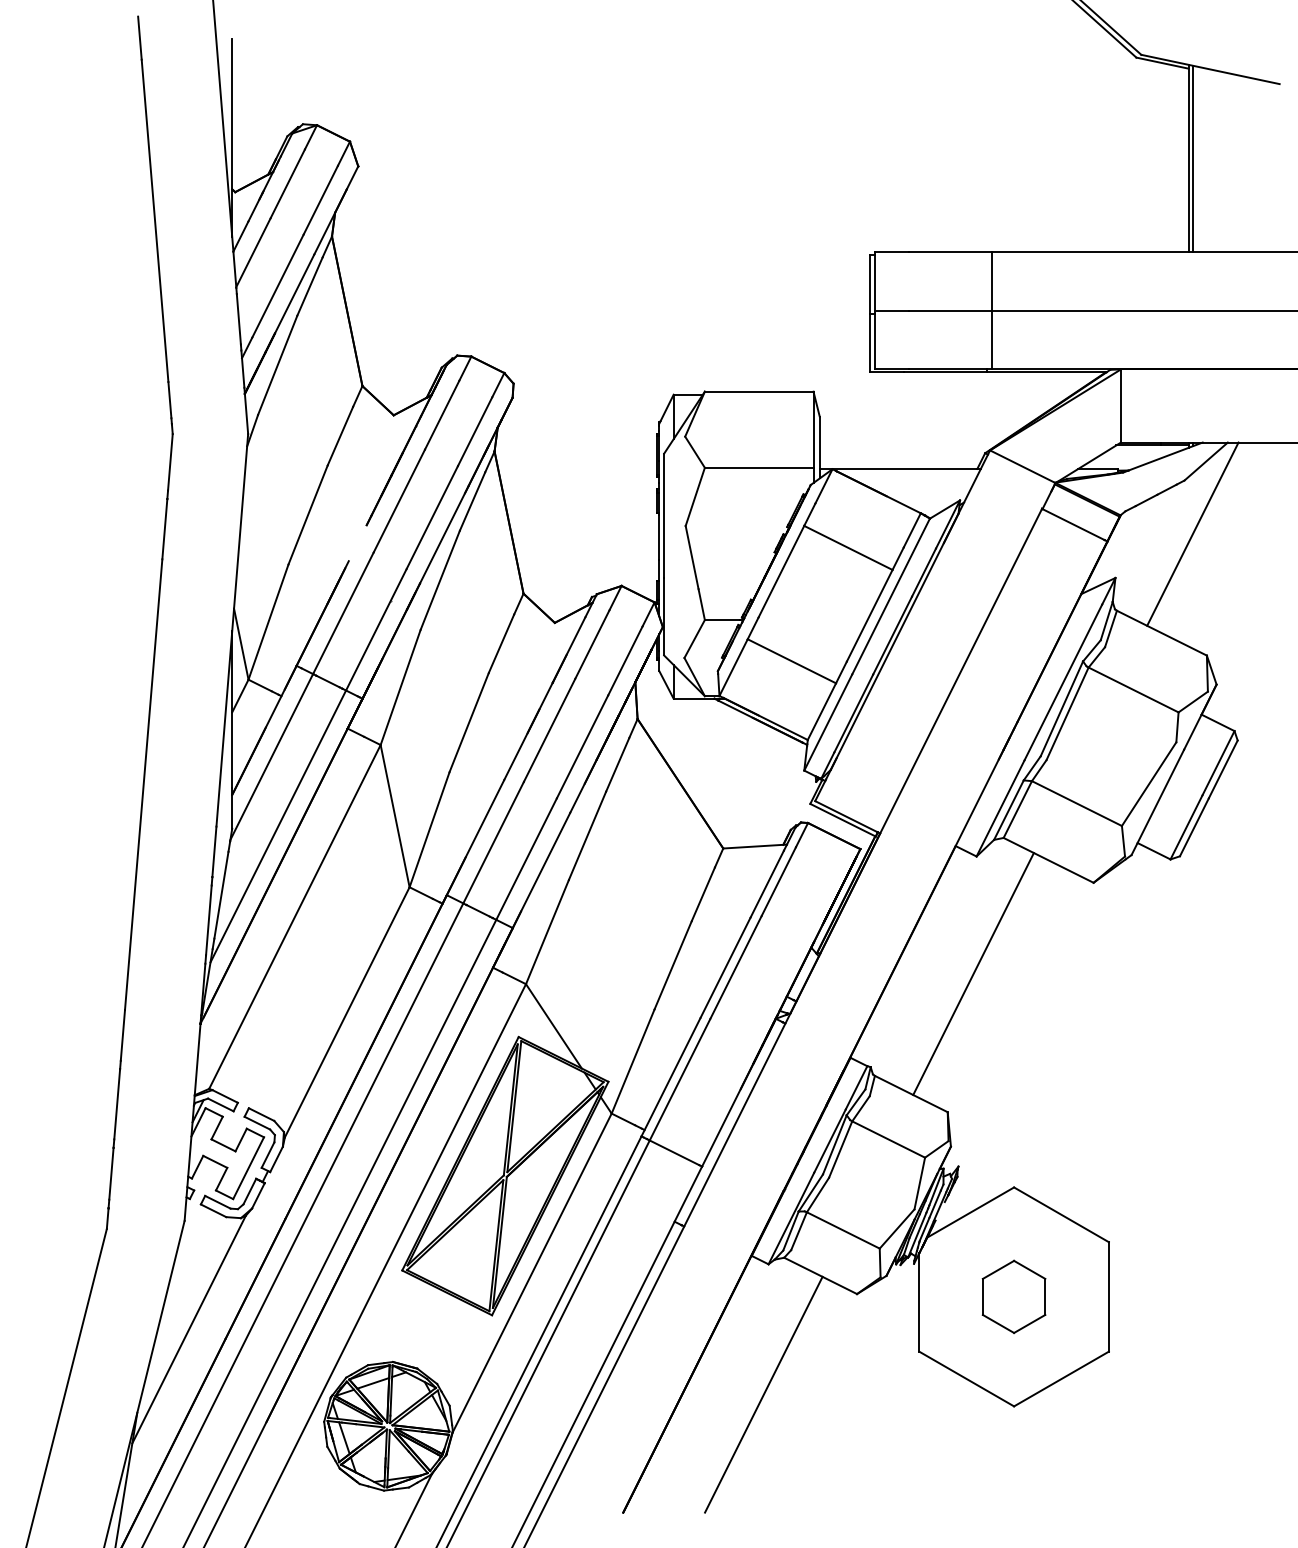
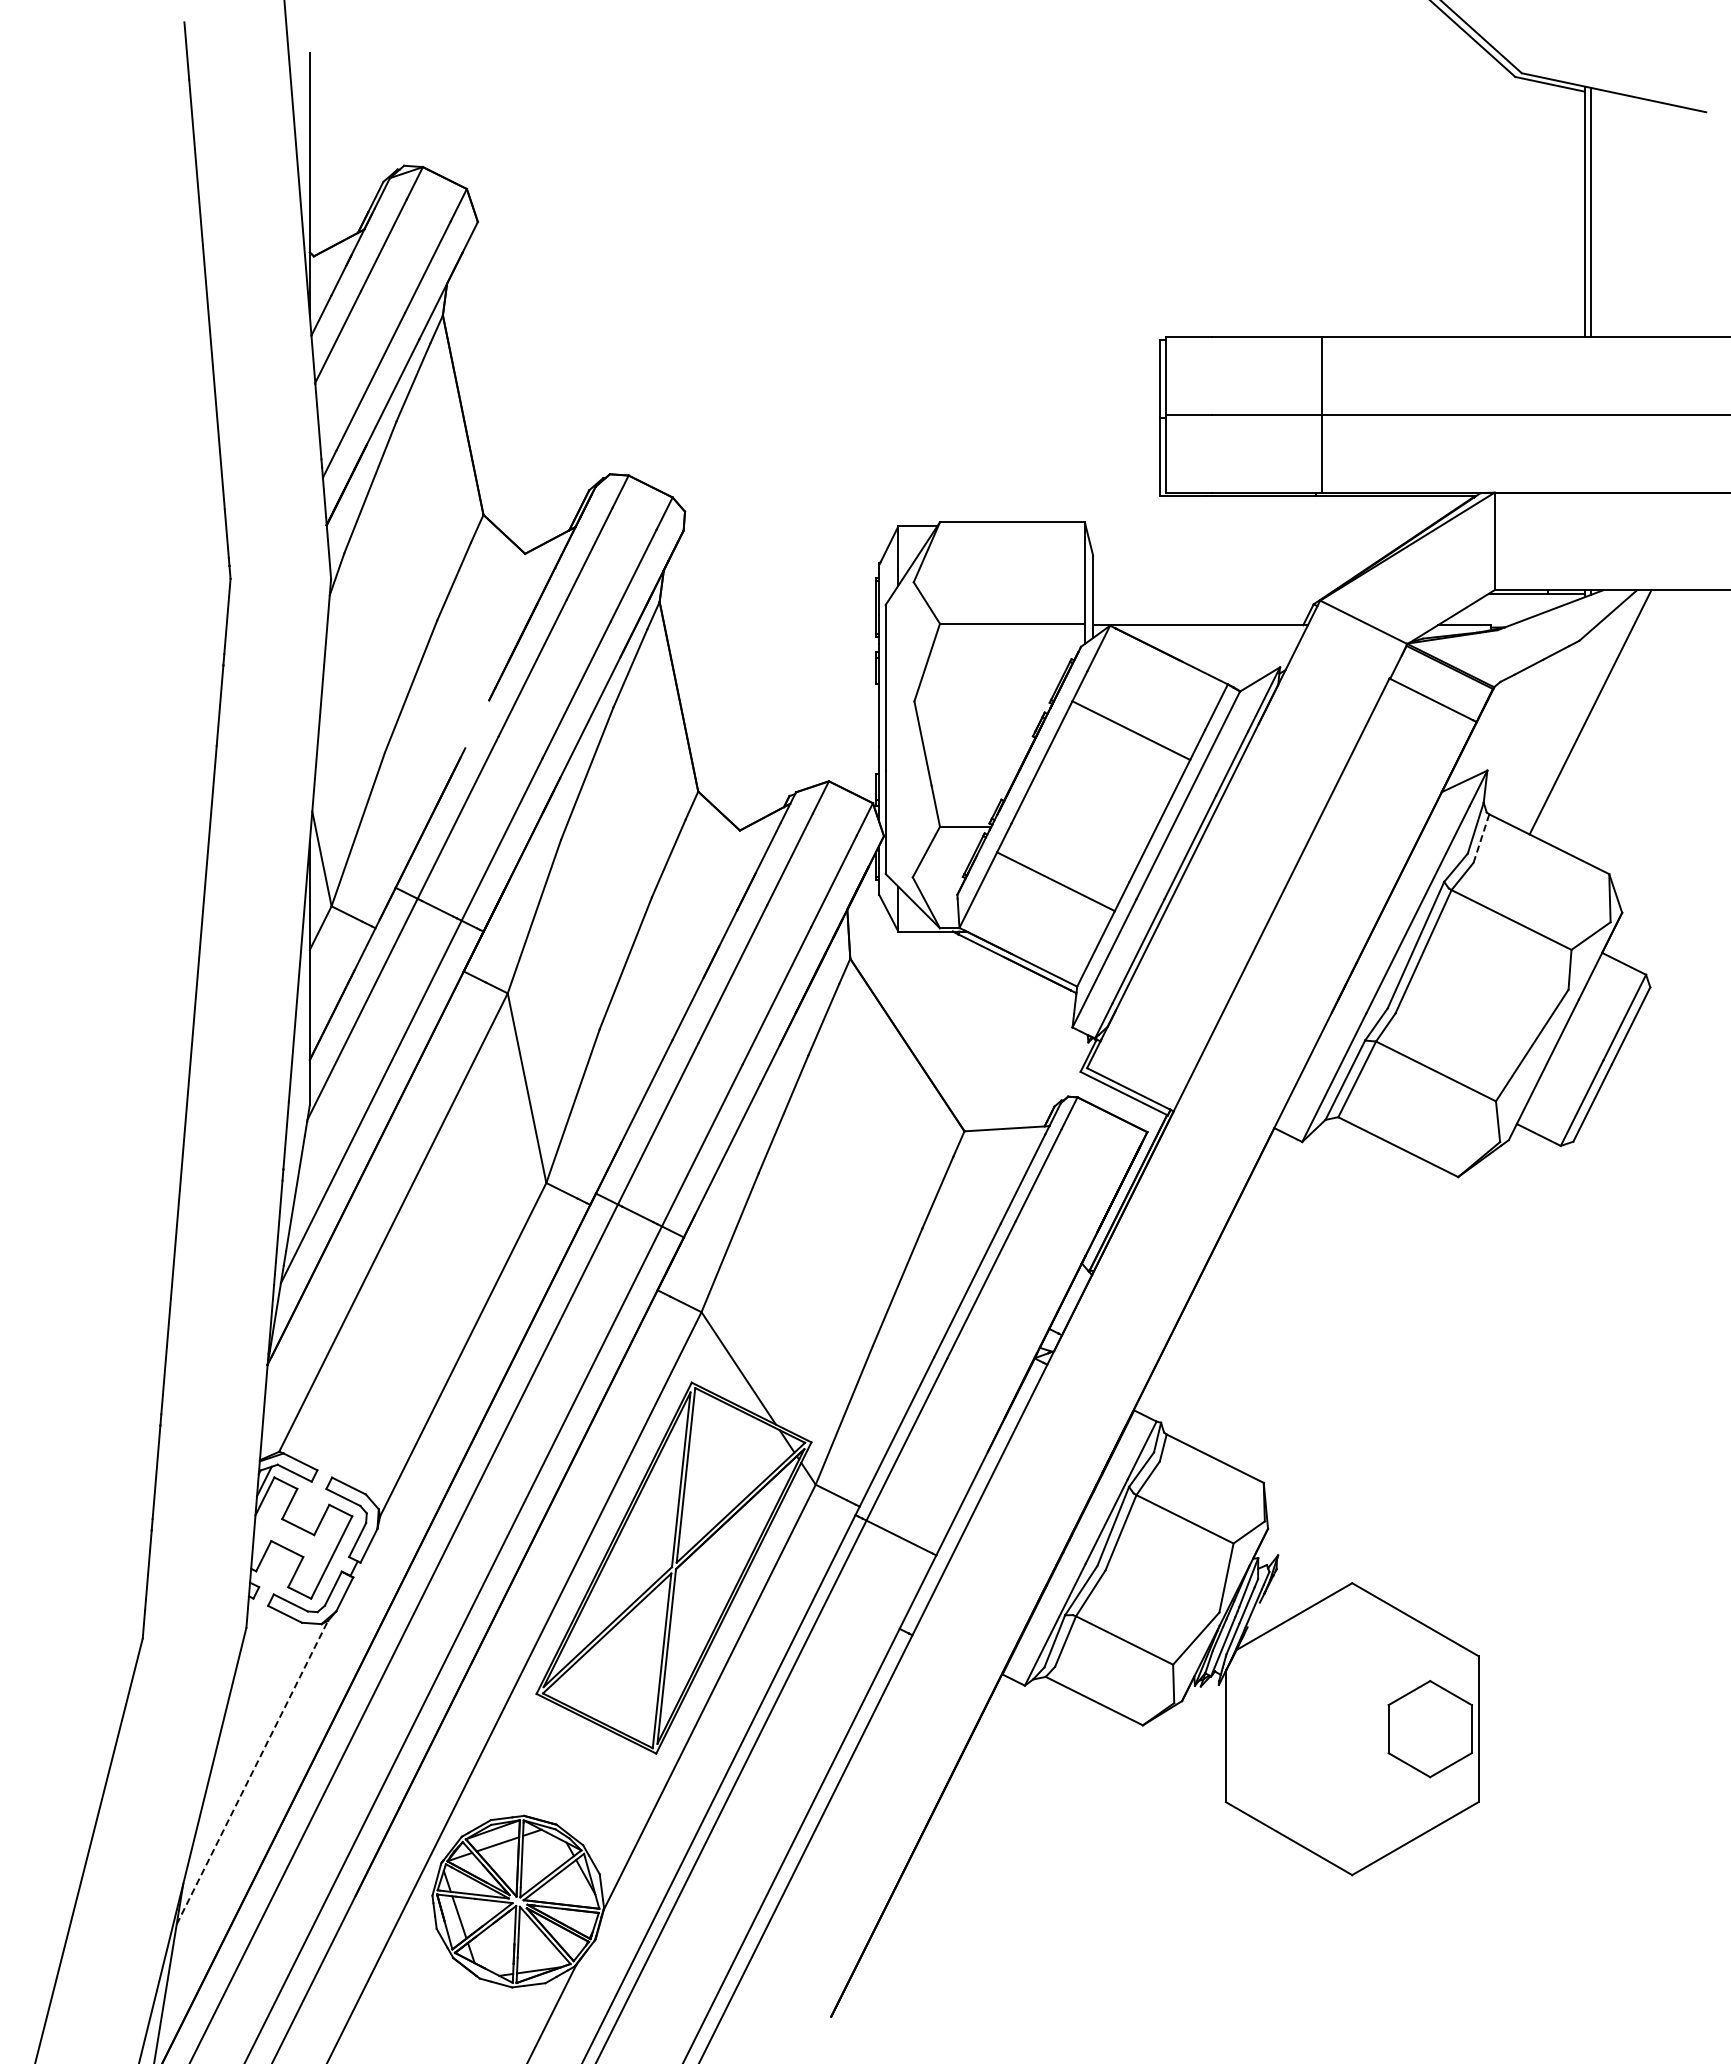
line: (1111, 628) -> (1481, 838), solid -> dashed
line: (973, 973) -> (1297, 1298), removed
part: (1013, 1297) -> (1429, 1729), moved
line: (189, 1329) -> (252, 1772), solid -> dashed
line: (763, 1394) -> (1018, 1859), removed

